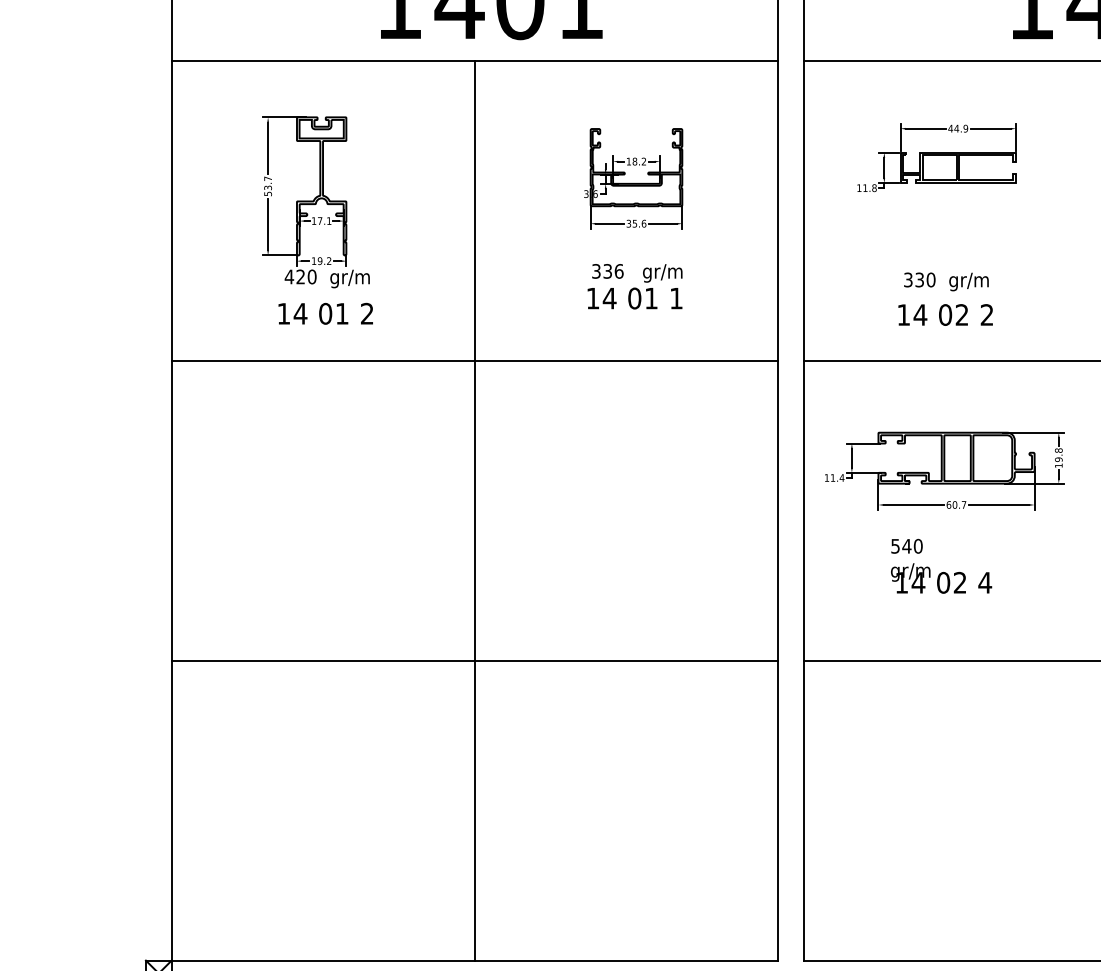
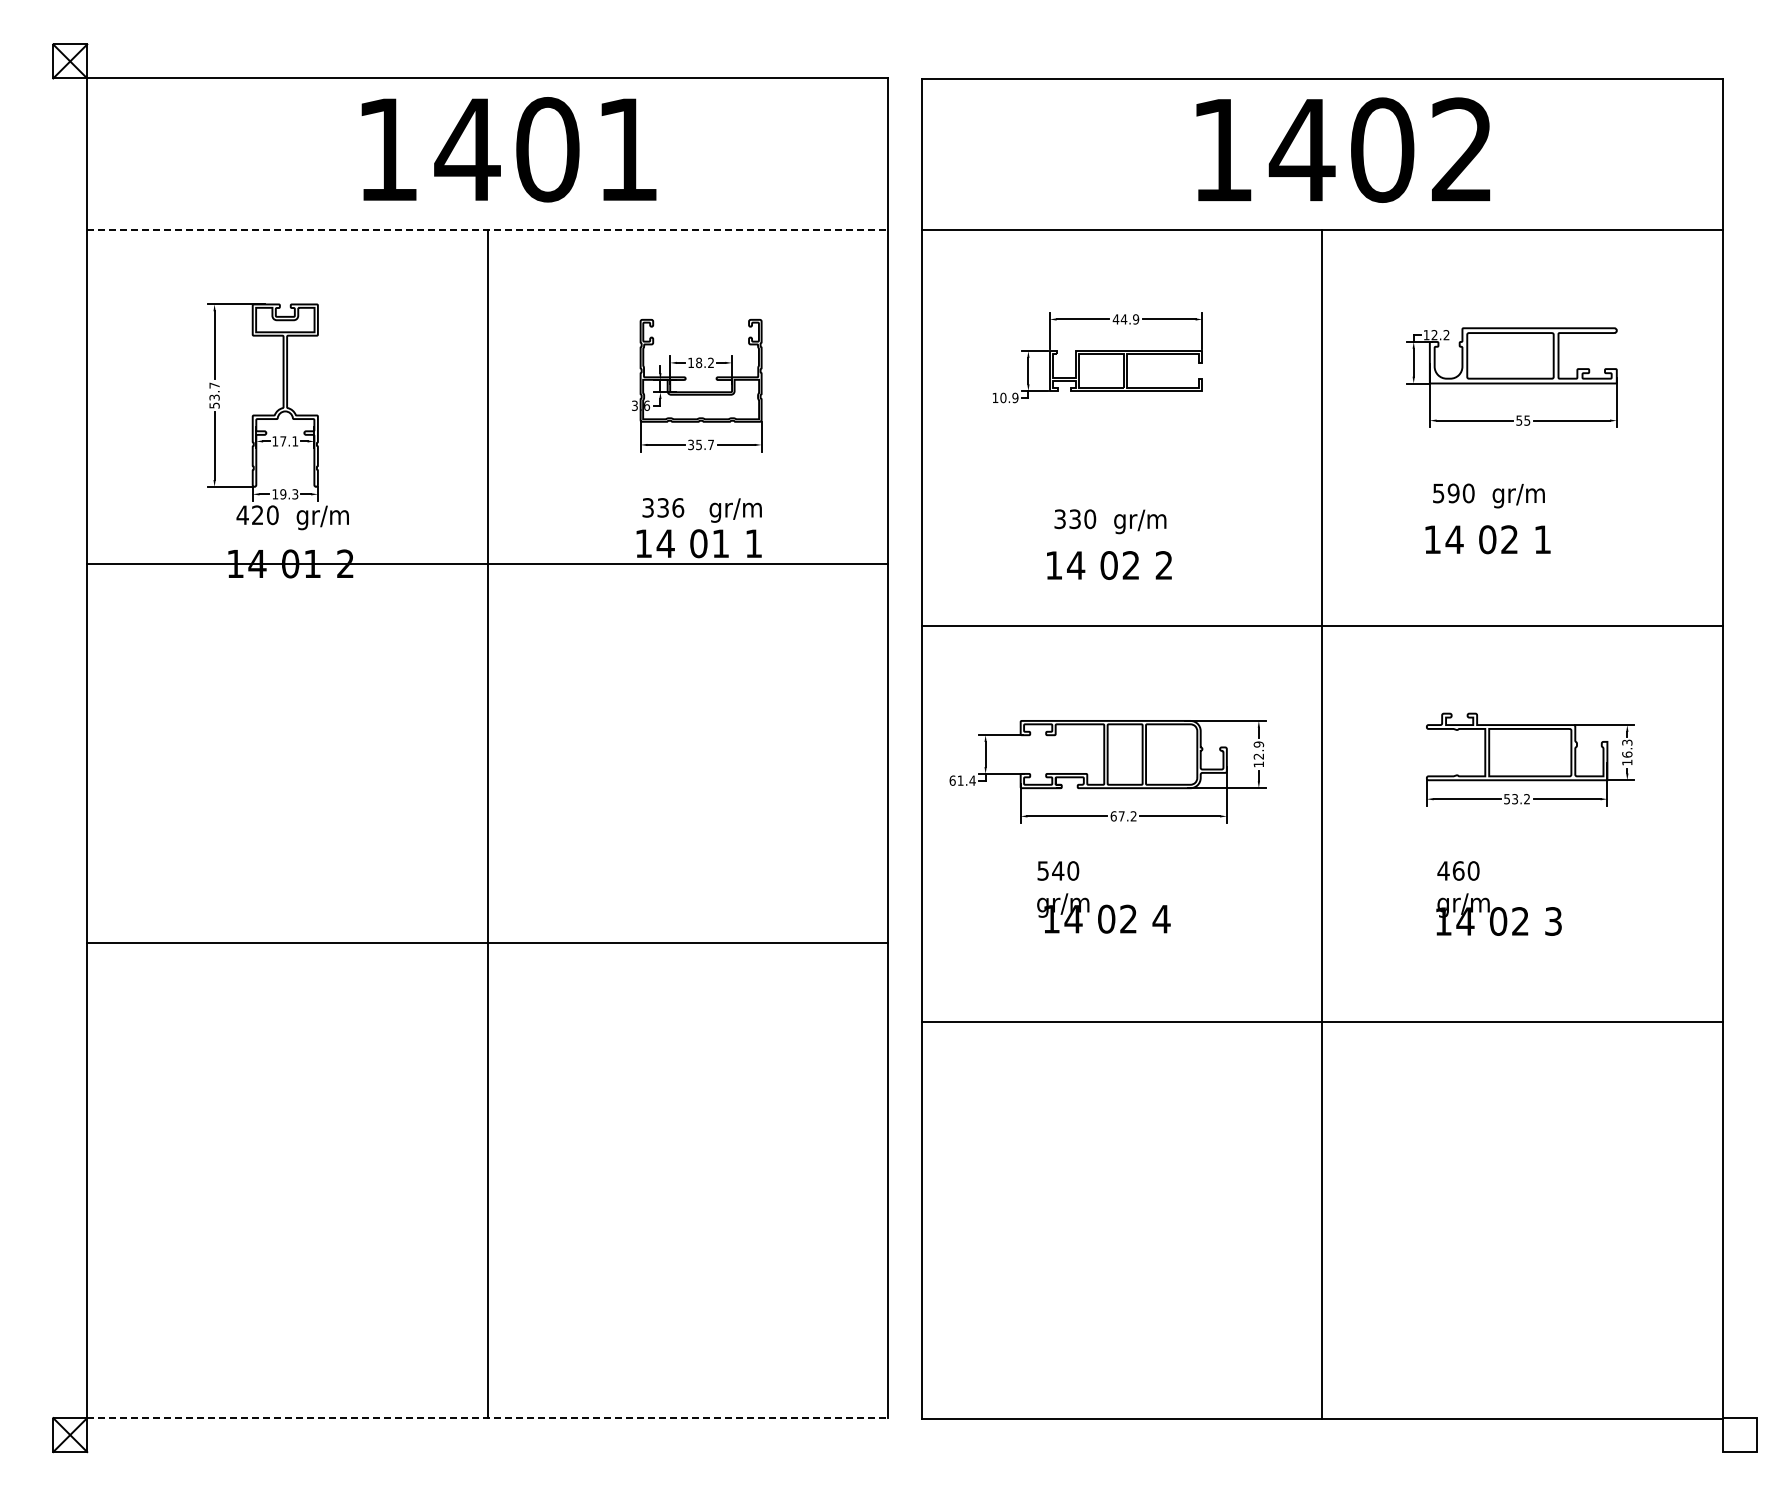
line: (475, 60) -> (488, 229), solid -> dashed
text: (870, 187) -> (1009, 397), 11.8 -> 10.9
text: (644, 223) -> (711, 444), 35.6 -> 35.7
text: (329, 261) -> (295, 494), 19.2 -> 19.3
line: (474, 360) -> (487, 563), moved
text: (1058, 455) -> (1258, 750), 19.8 -> 12.9
text: (826, 477) -> (952, 780), 11.4 -> 61.4
text: (959, 505) -> (1127, 816), 60.7 -> 67.2
line: (474, 661) -> (487, 943), moved
line: (475, 960) -> (488, 1418), solid -> dashed

